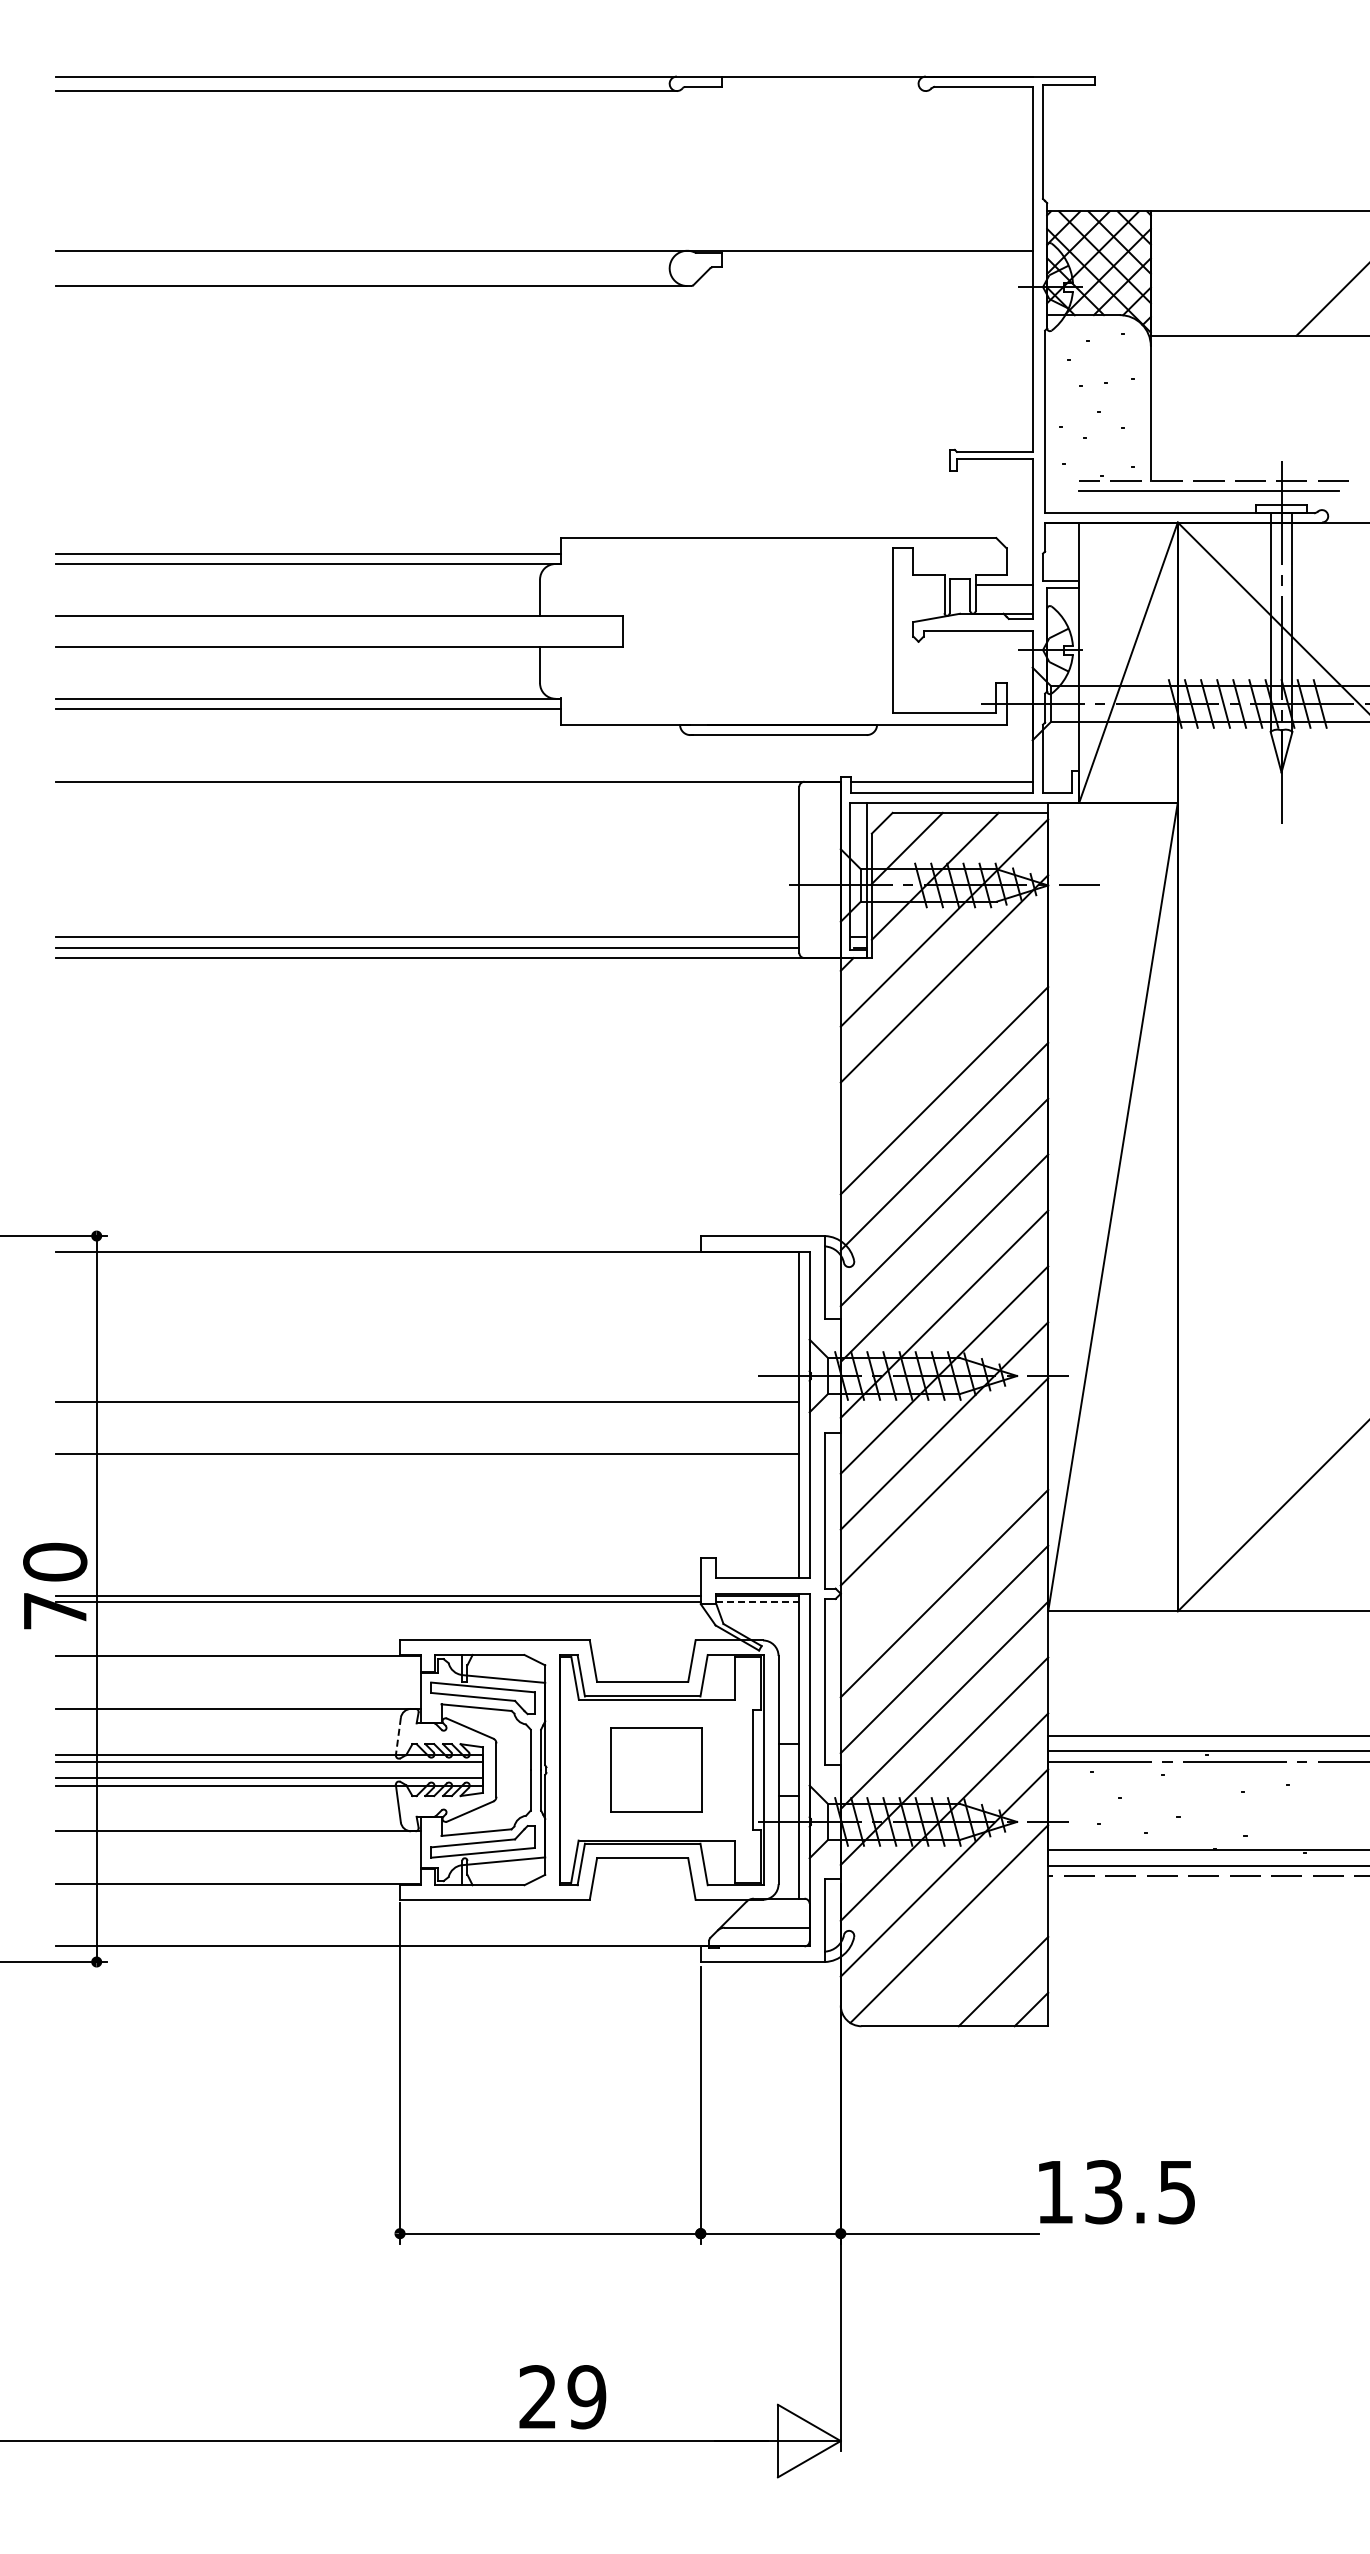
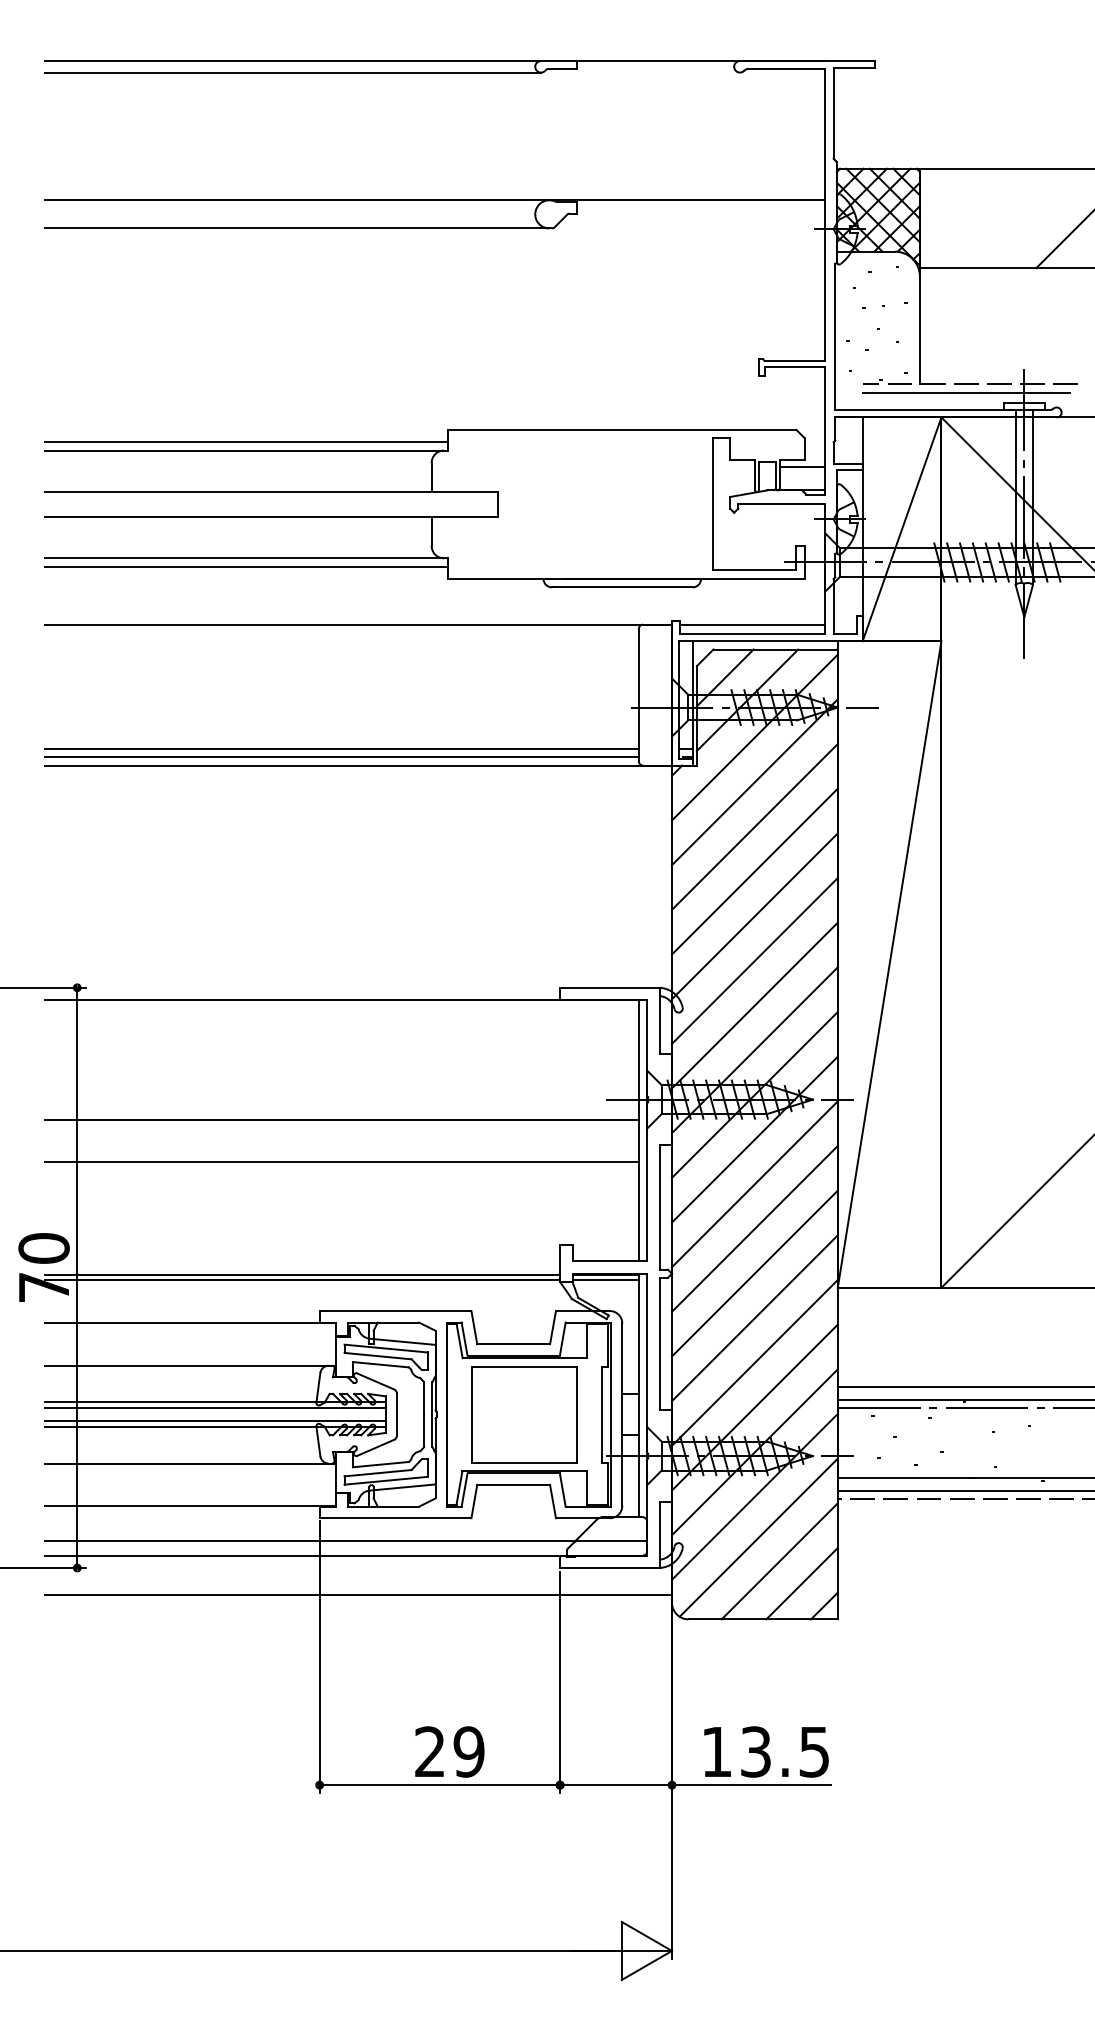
line: (944, 1034) -> (754, 826), added
line: (944, 1537) -> (754, 1228), added
line: (758, 1602) -> (606, 1280), dashed -> solid
line: (398, 1736) -> (318, 1387), dashed -> solid
part: (656, 1769) -> (524, 1414), size x1.43
line: (388, 1927) -> (310, 1540), added
line: (975, 1953) -> (779, 1561), added
line: (448, 1995) -> (358, 1594), added
text: (1116, 2192) -> (766, 1752), moved
text: (562, 2397) -> (449, 1752), moved

